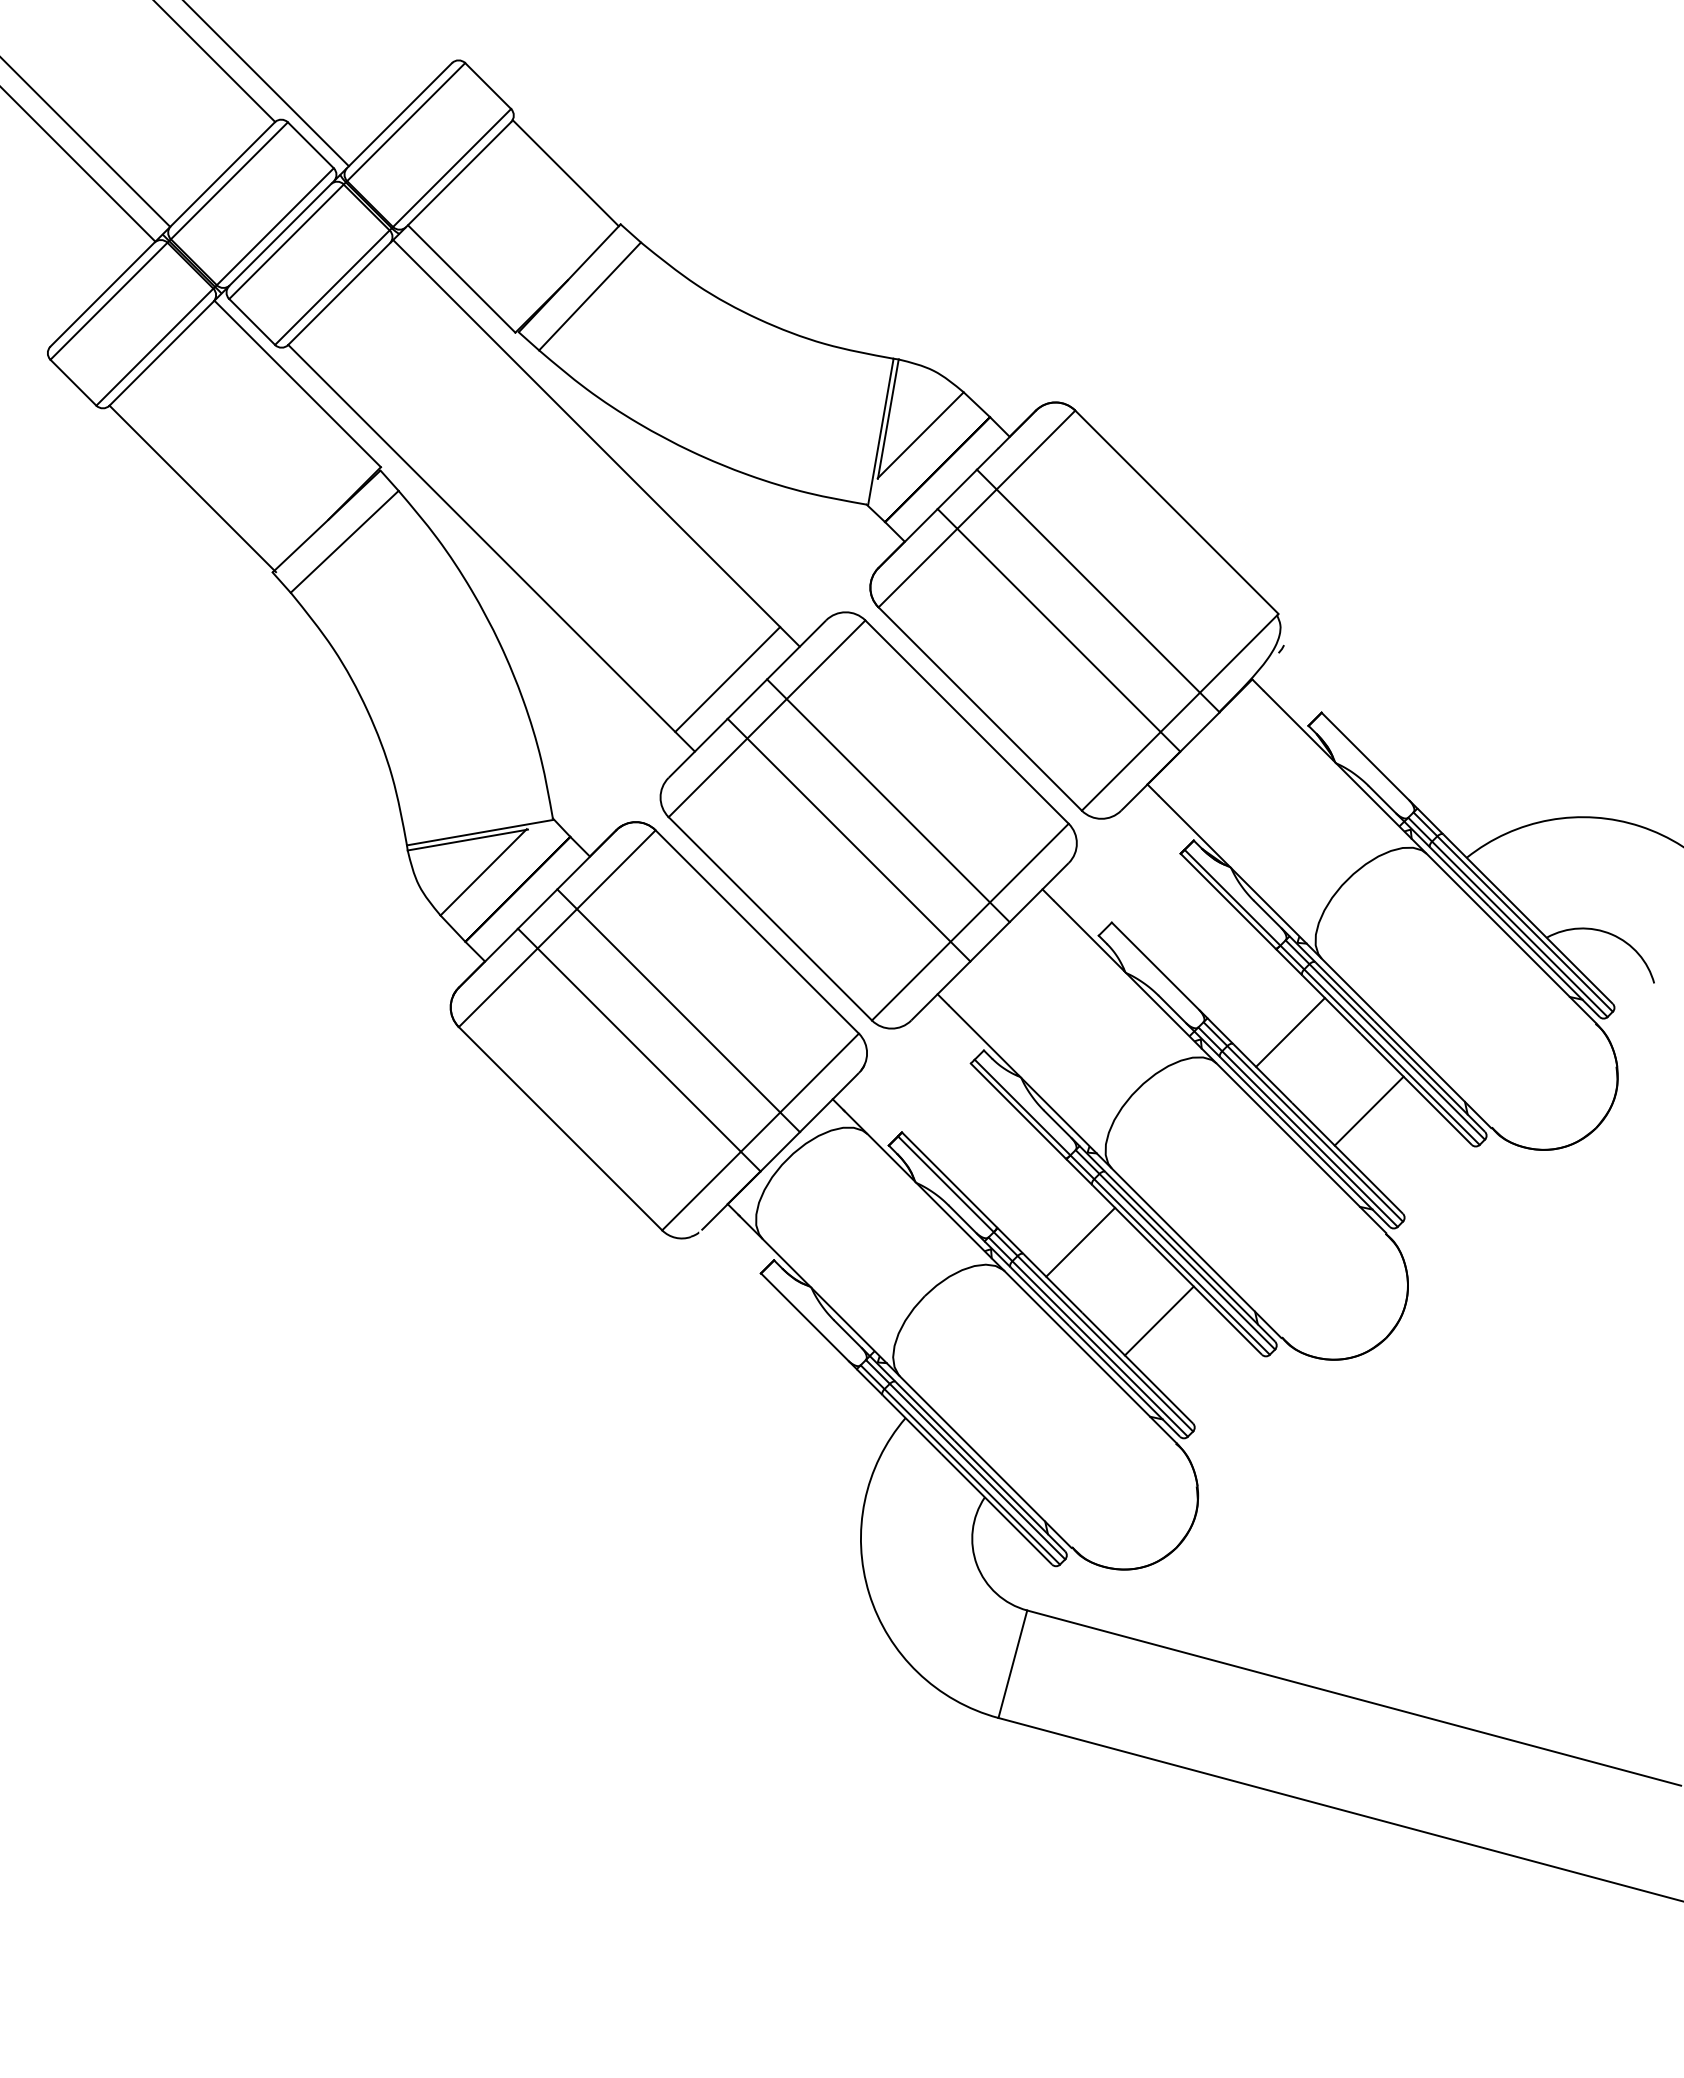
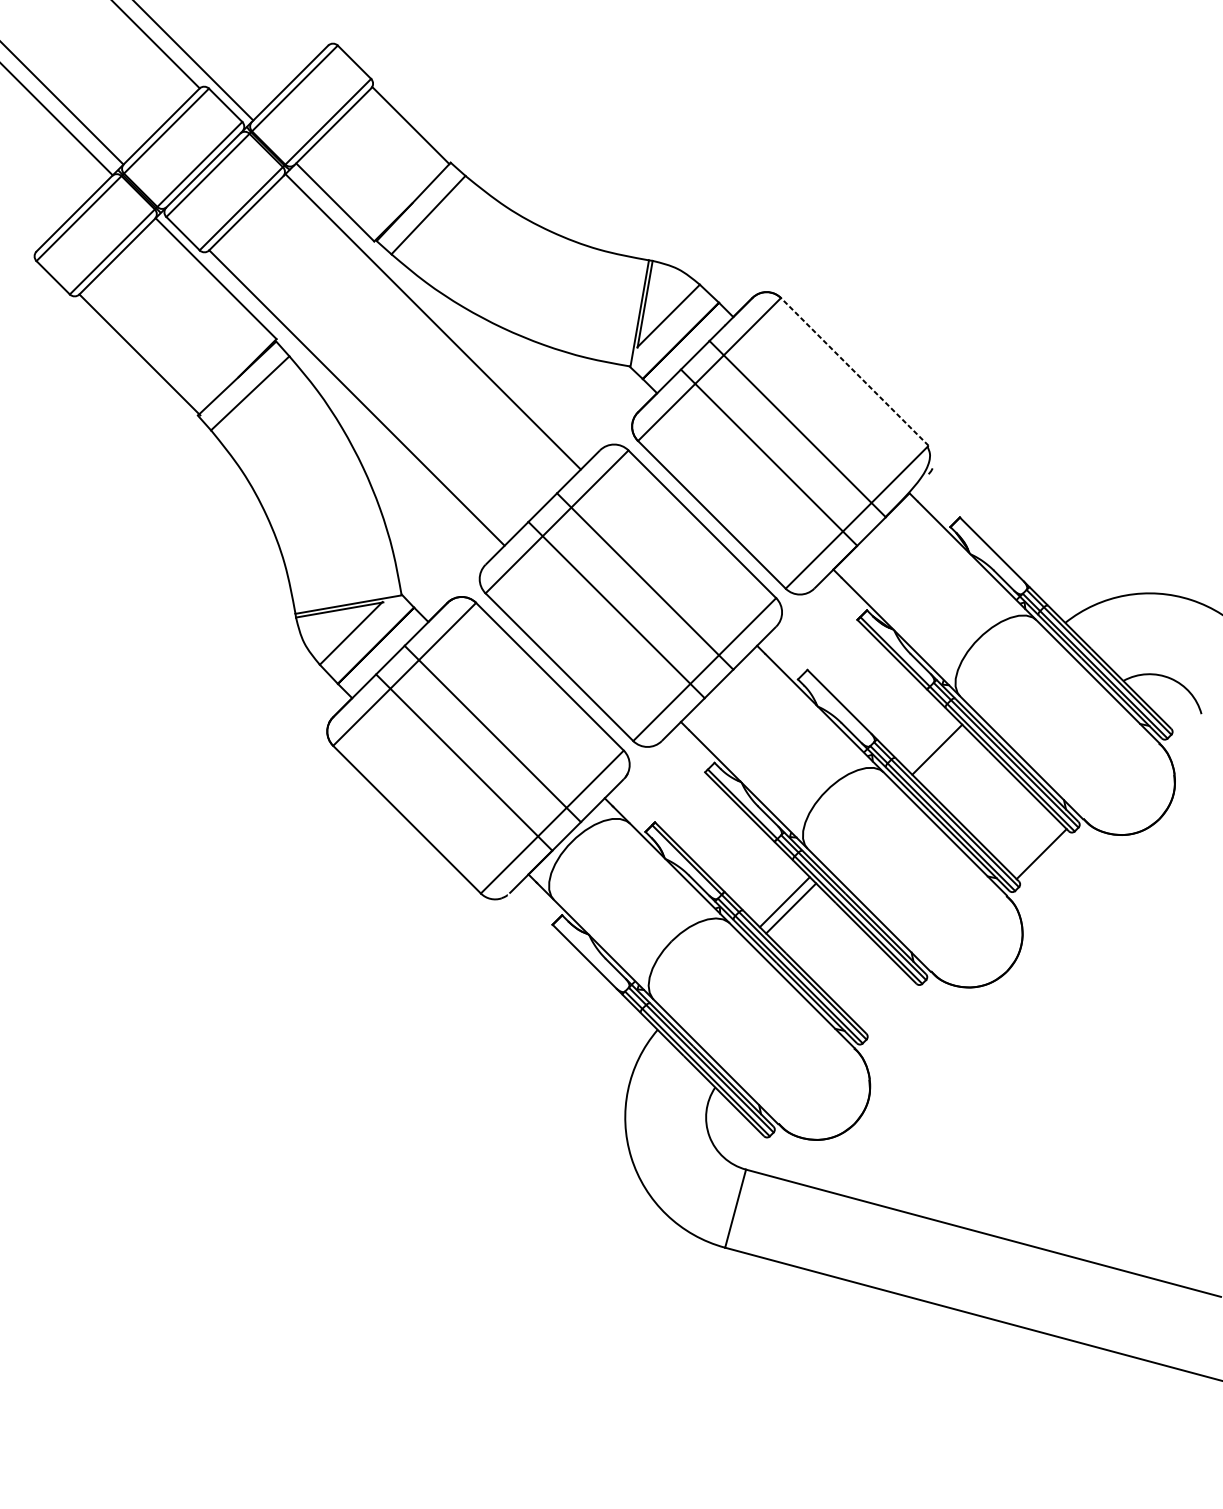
line: (1176, 512) -> (854, 372), solid -> dashed
line: (727, 679) -> (528, 493), removed
line: (1368, 1110) -> (1041, 853), moved
line: (1158, 1320) -> (790, 908), moved

